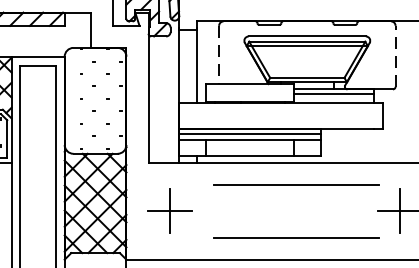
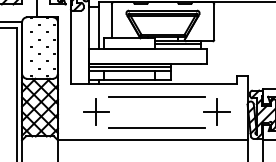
line: (218, 55) -> (111, 21), dashed -> solid
line: (395, 56) -> (214, 22), dashed -> solid
part: (170, 210) -> (96, 111), moved

